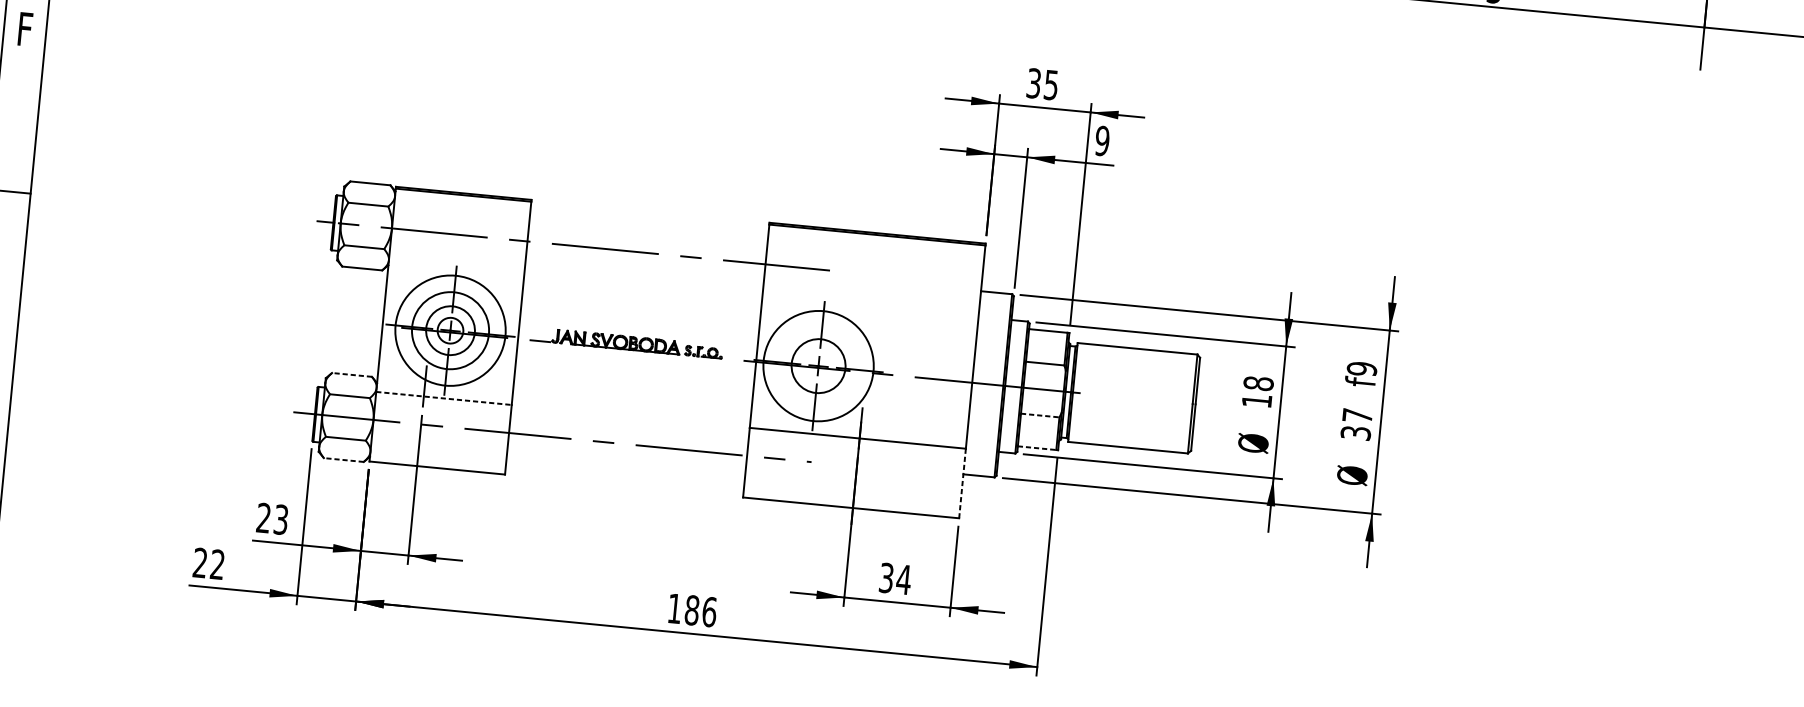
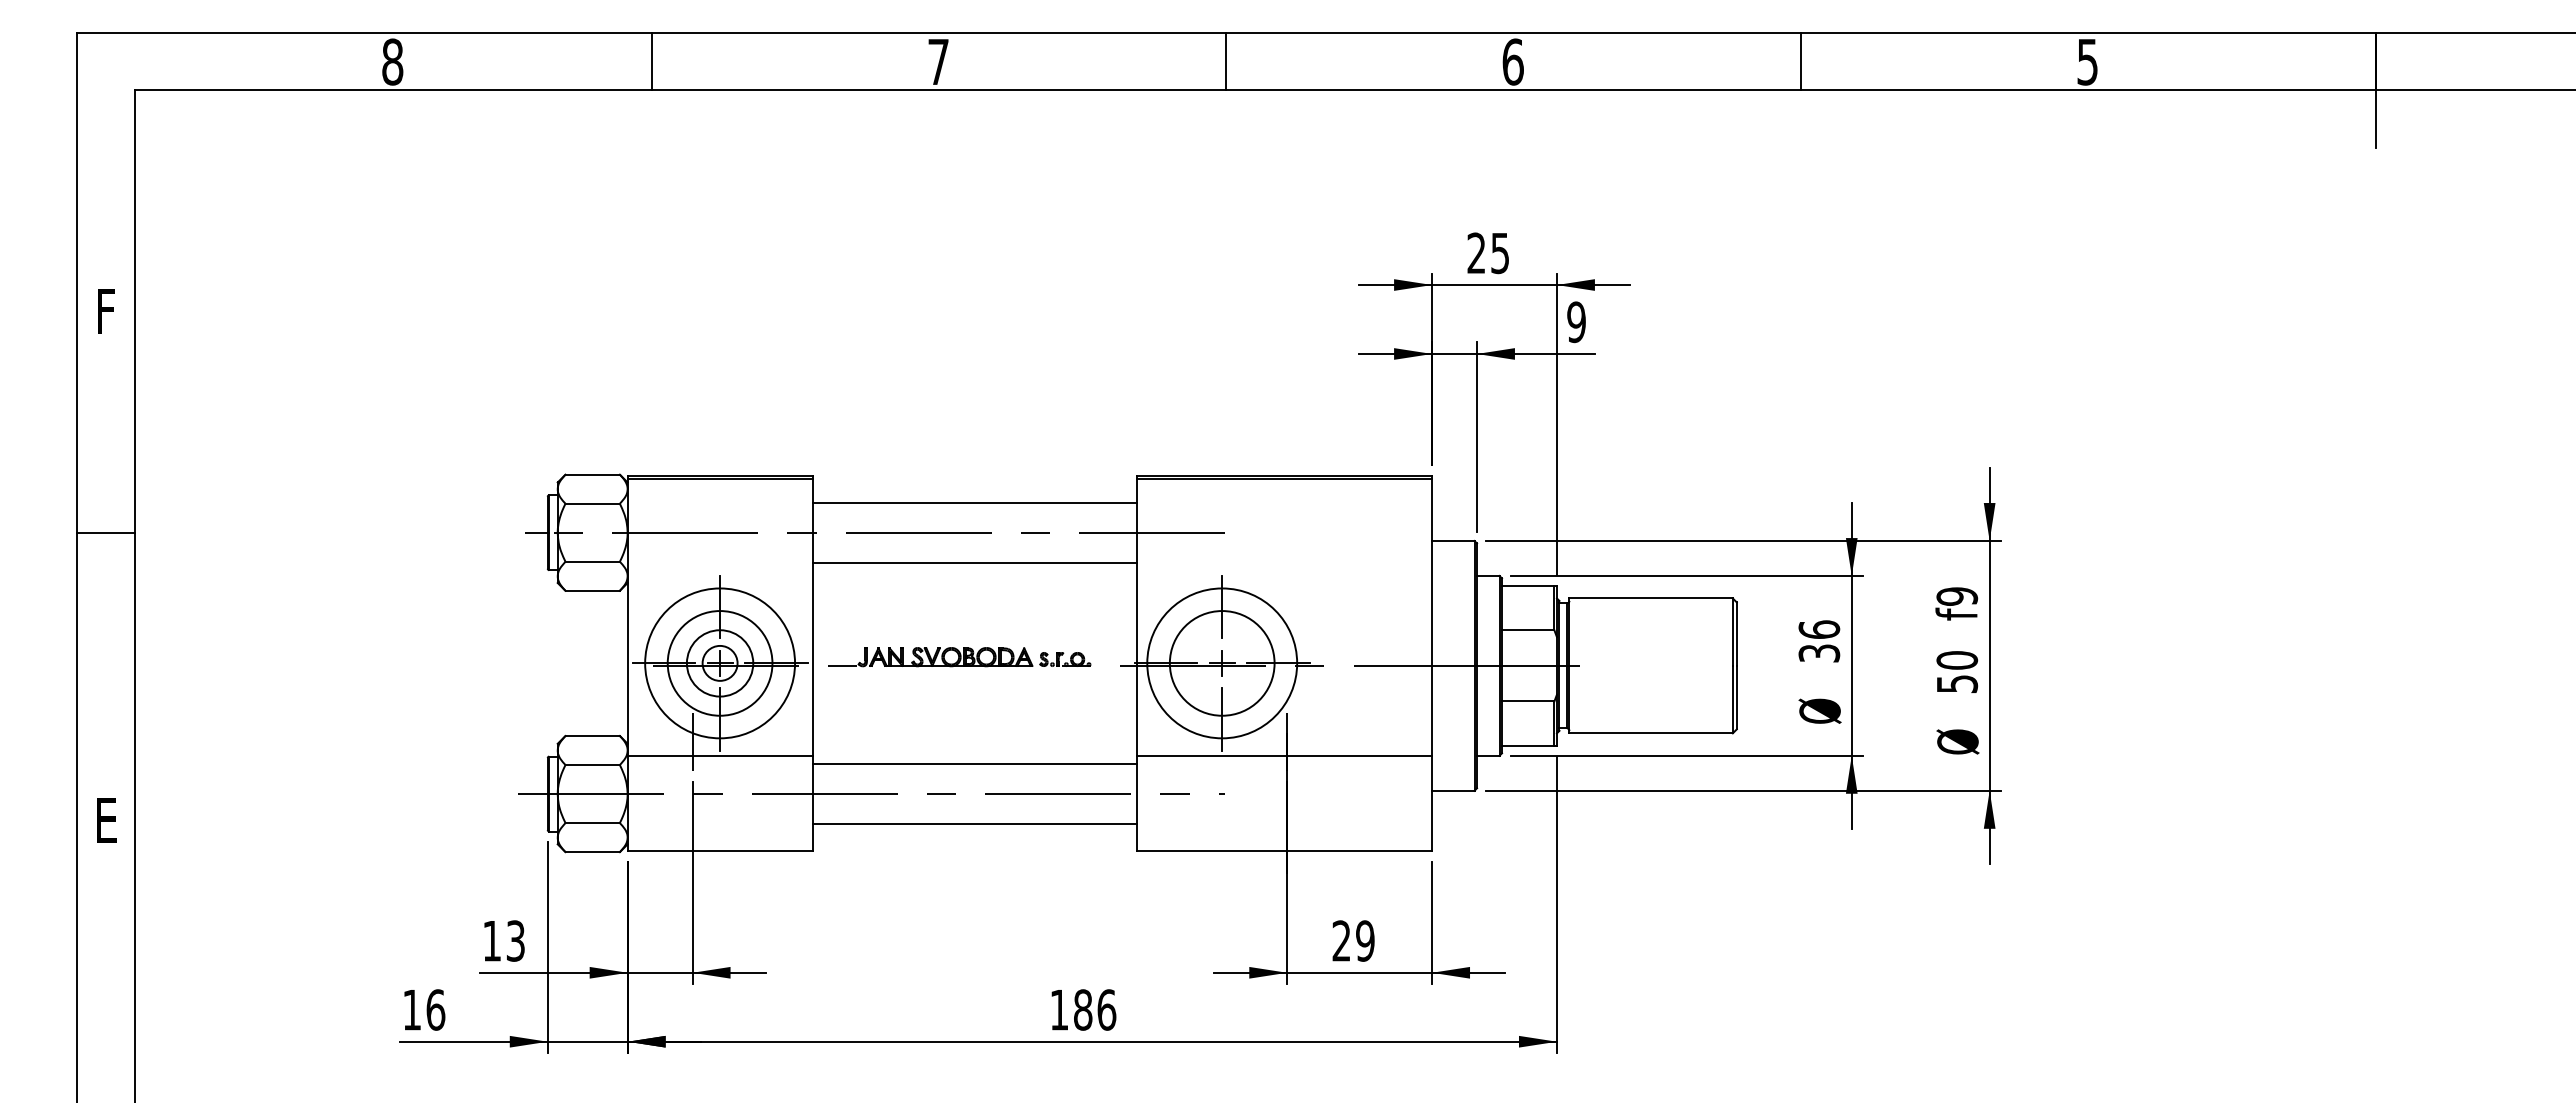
text: (1033, 83) -> (1476, 253), 35 -> 25
line: (648, 230) -> (974, 502), added
line: (644, 274) -> (974, 562), added
circle: (818, 366) -> (1221, 663), size x1.43
line: (351, 375) -> (592, 736), dashed -> solid
text: (1257, 392) -> (1819, 641), 18 -> 36
line: (444, 398) -> (720, 755), dashed -> solid
line: (1040, 415) -> (1528, 701), dashed -> solid
line: (629, 422) -> (974, 764), added
text: (1356, 423) -> (1957, 671), 37 -> 50
line: (1037, 447) -> (1528, 745), dashed -> solid
line: (343, 460) -> (592, 852), dashed -> solid
line: (625, 466) -> (974, 824), added
line: (962, 483) -> (1432, 803), dashed -> solid
text: (263, 517) -> (491, 940), 23 -> 13
text: (209, 563) -> (424, 1009), 22 -> 16
text: (895, 578) -> (1353, 940), 34 -> 29

